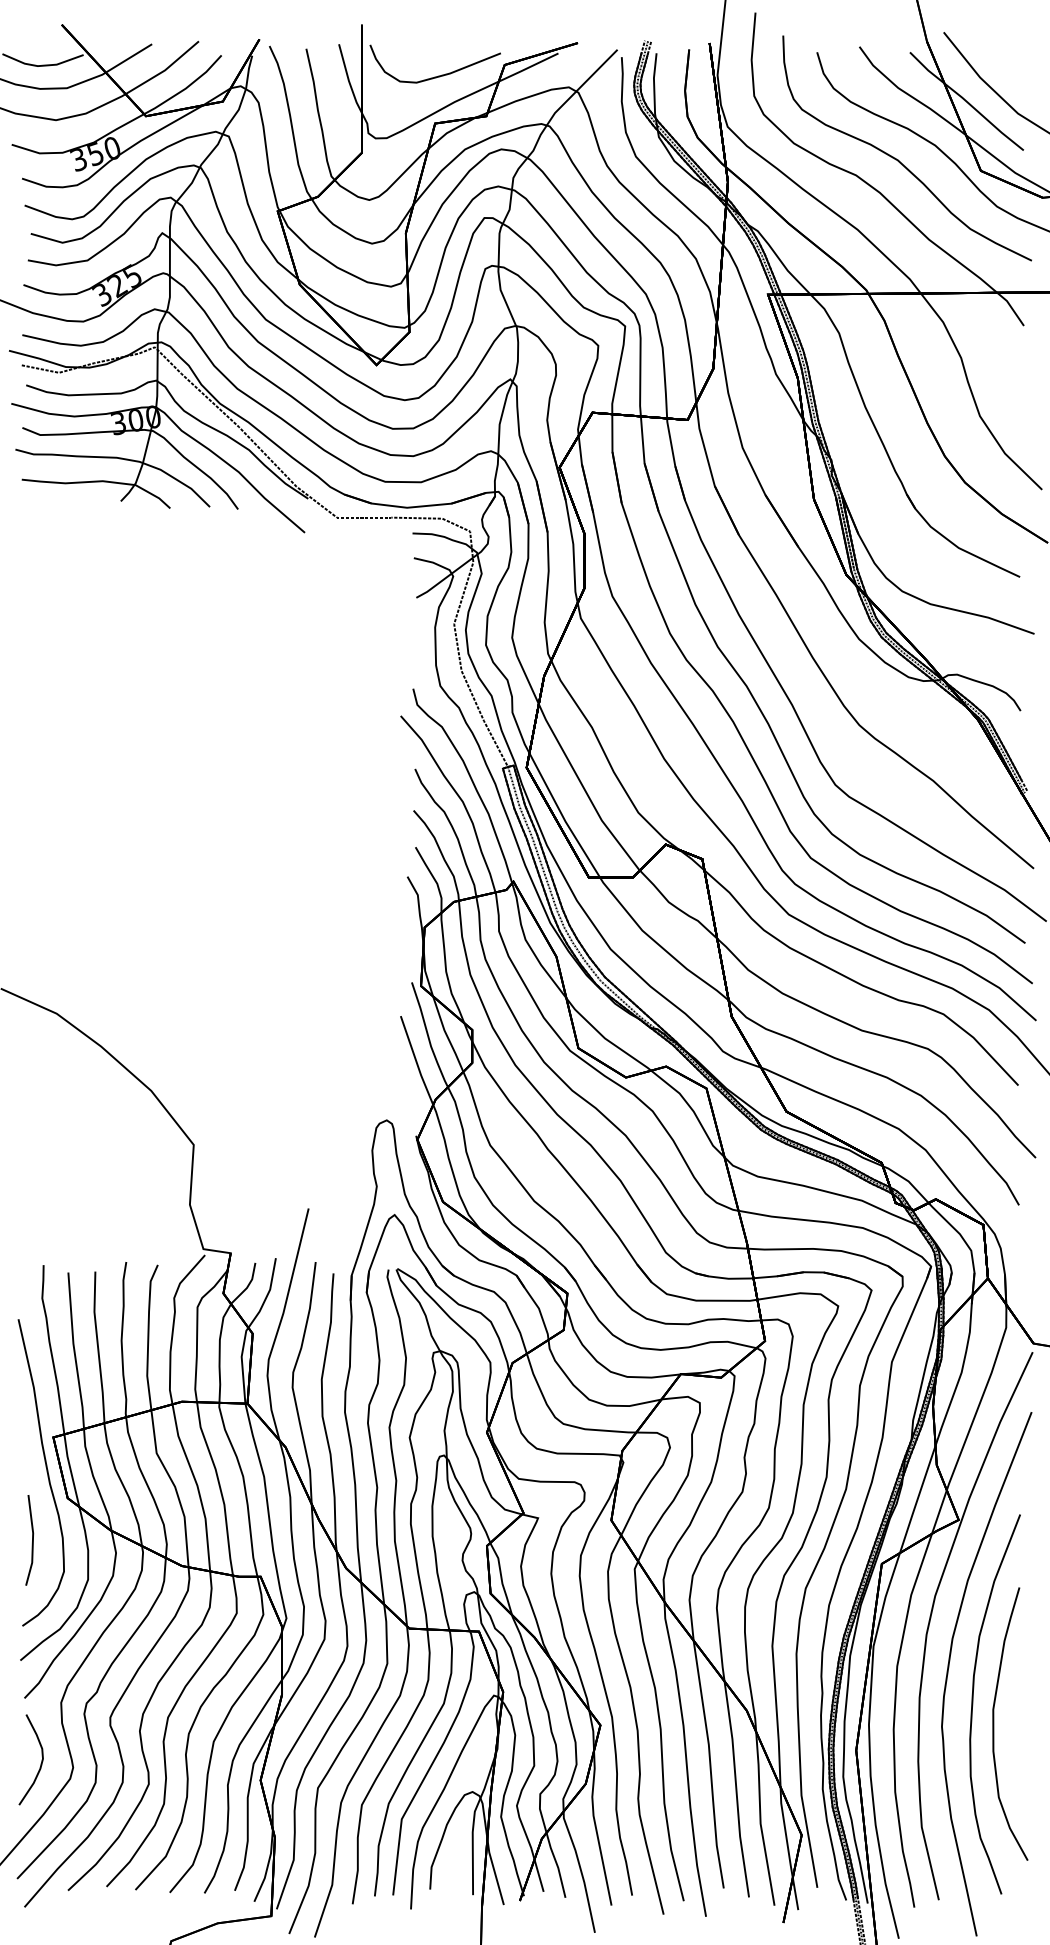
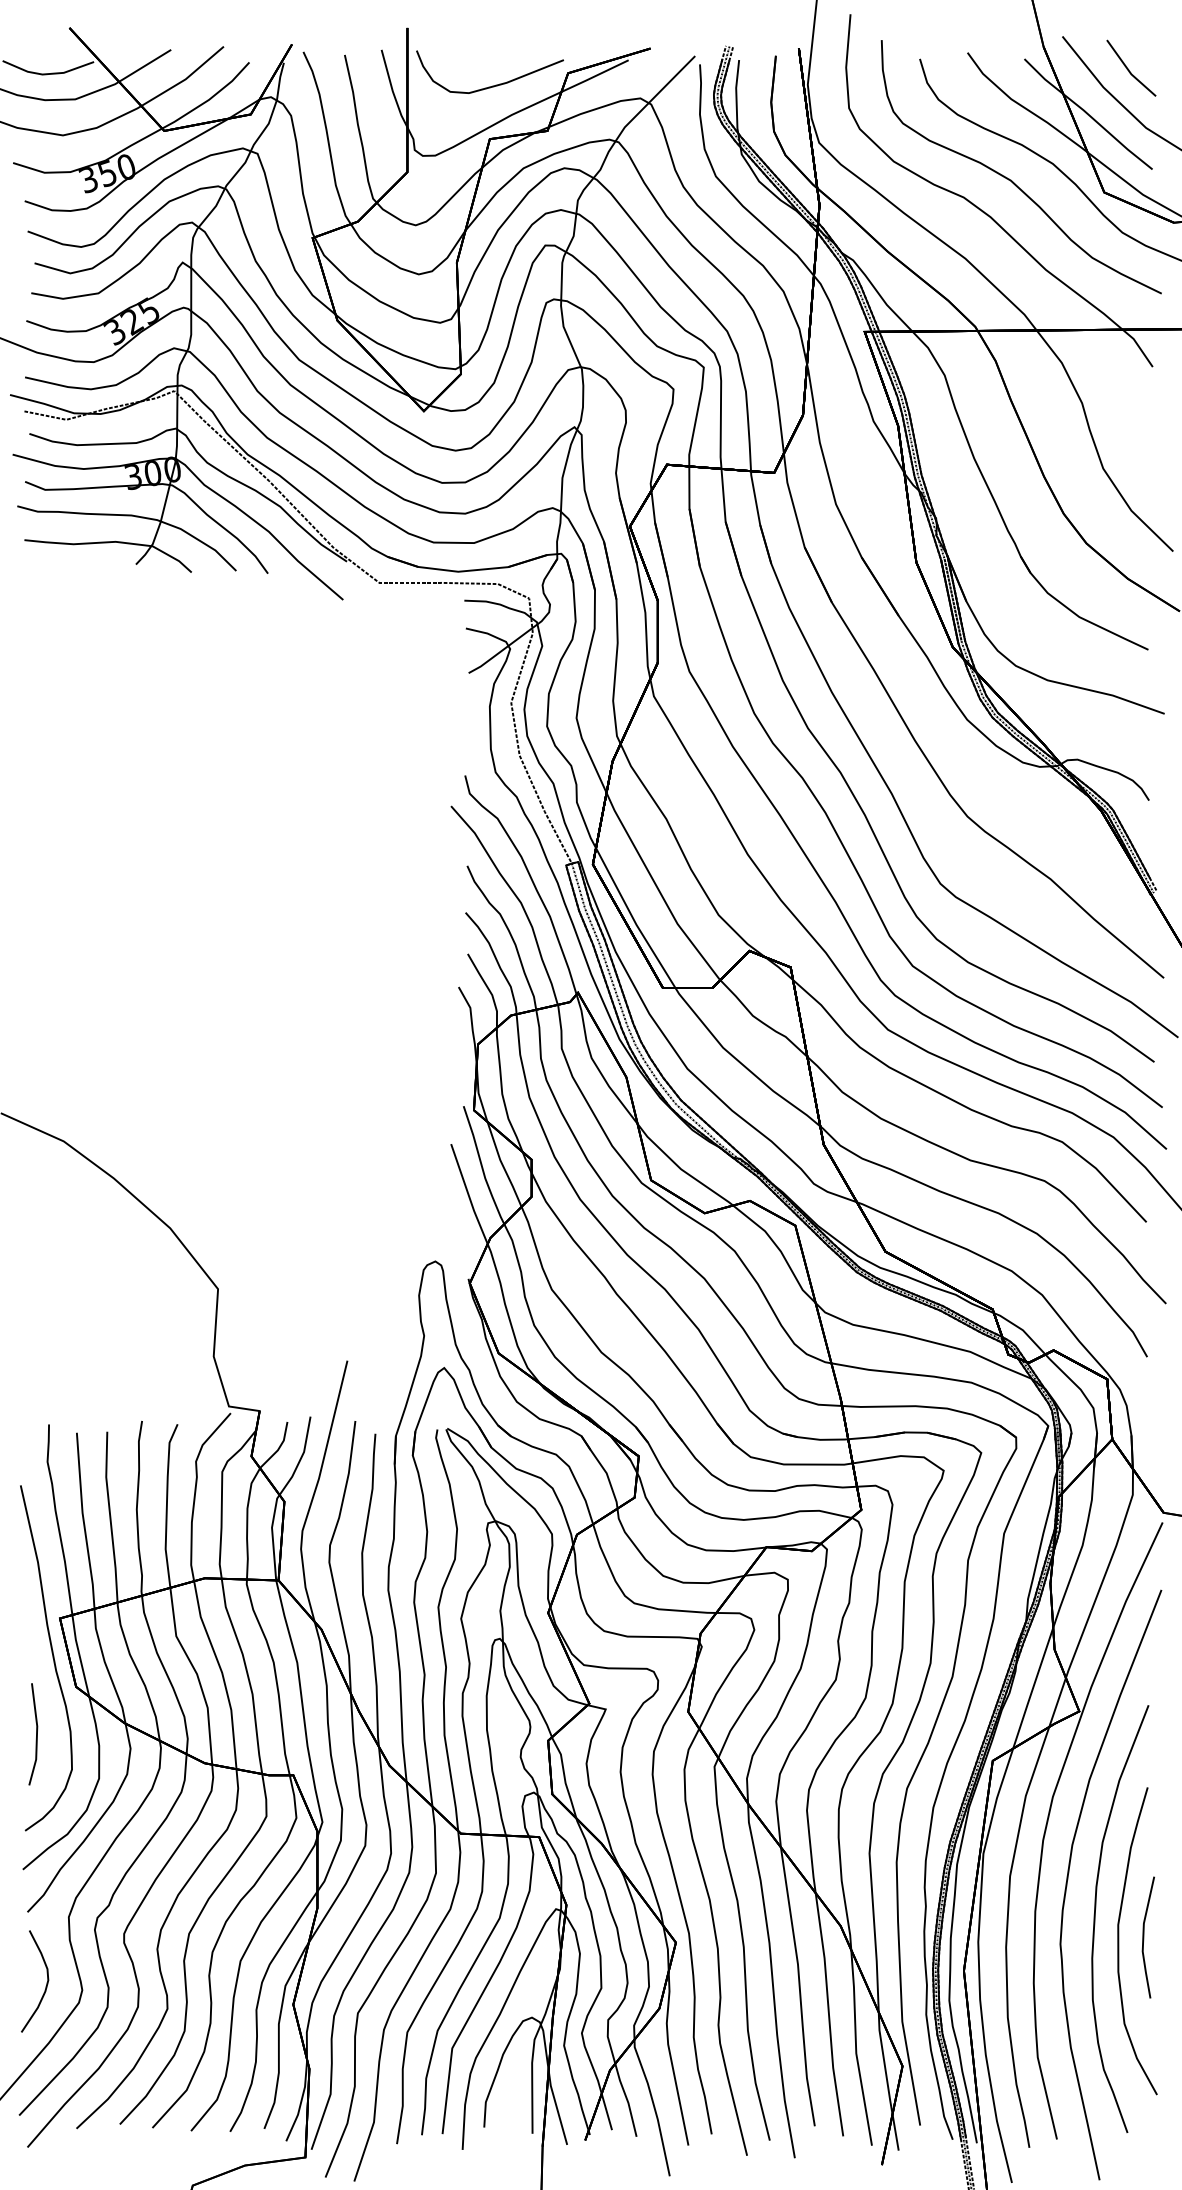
part: (1004, 60) -> (1130, 68), added
part: (1020, 1720) -> (1148, 1937), added

